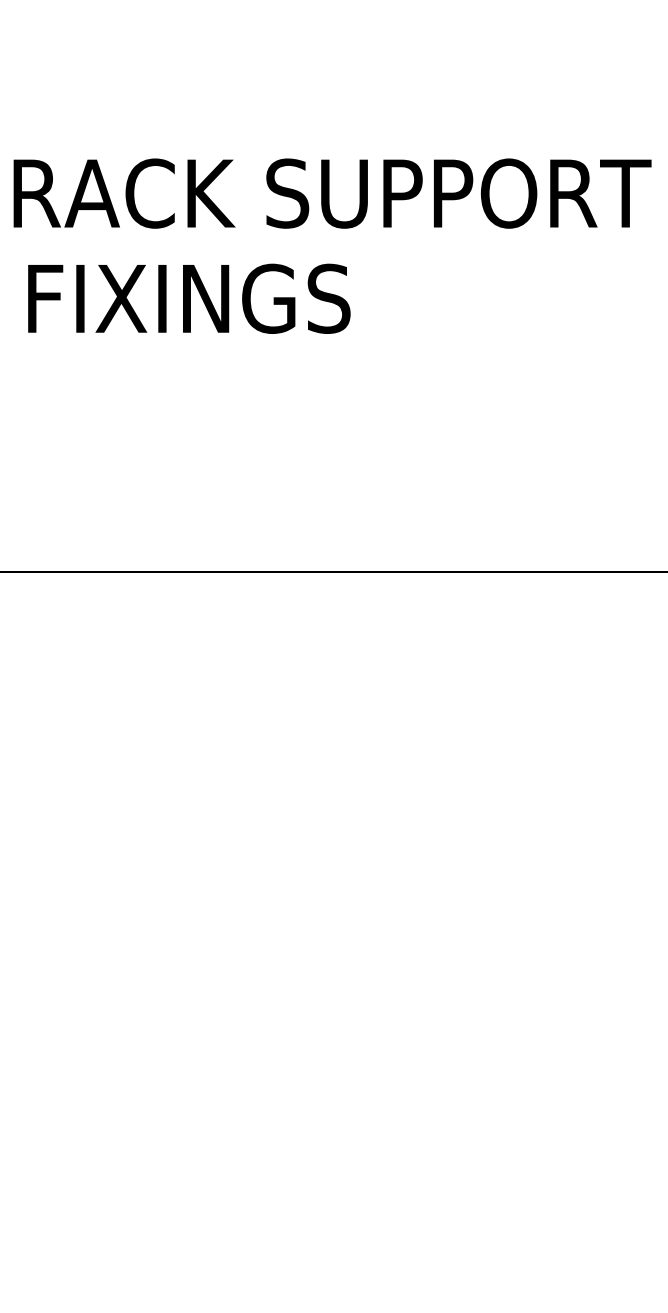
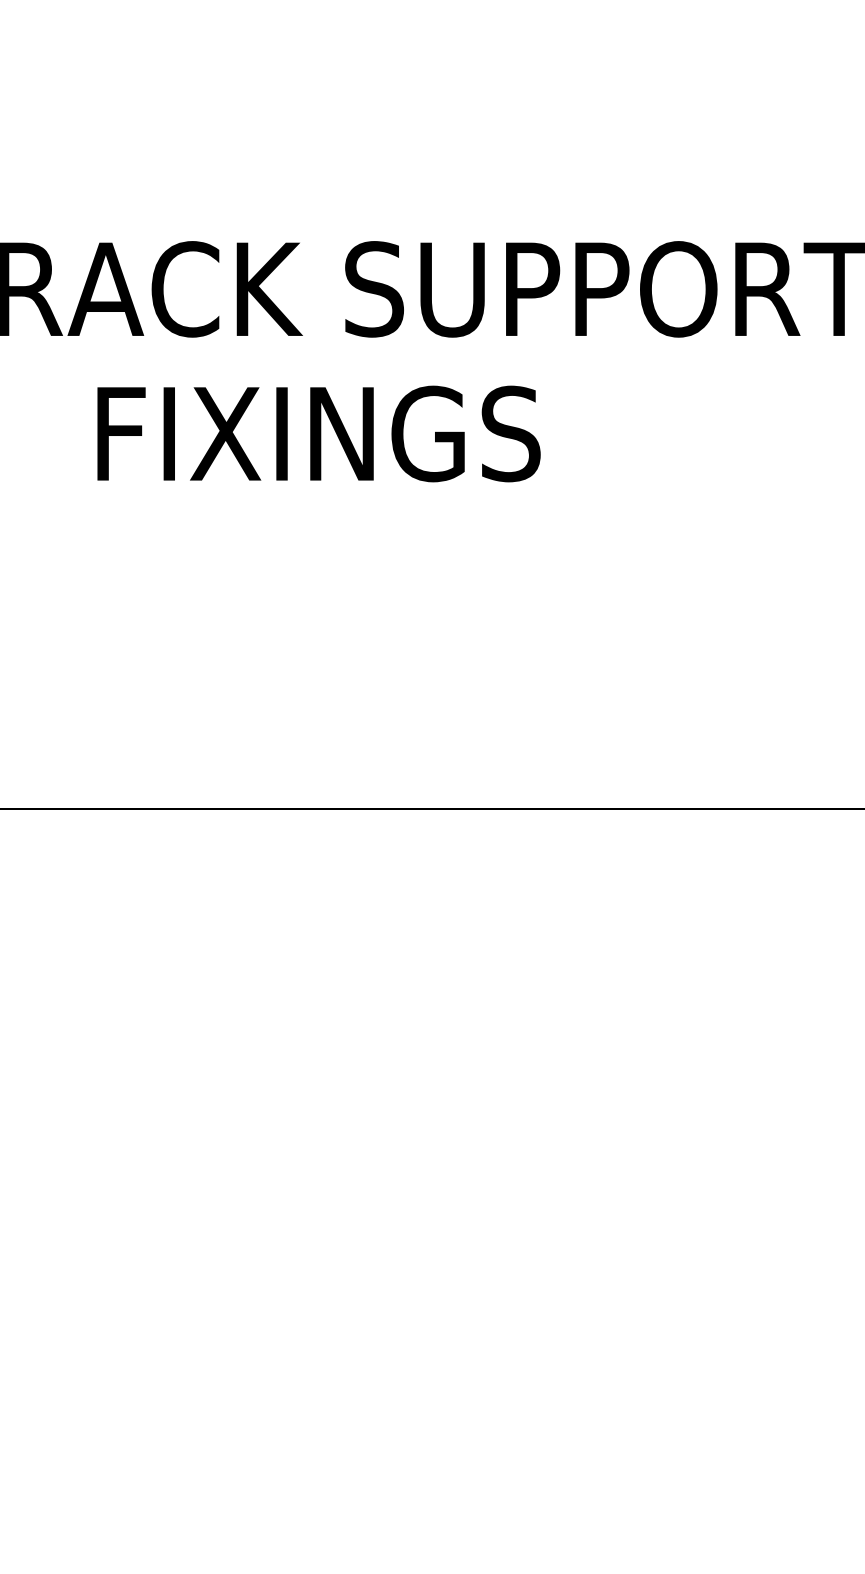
text: (189, 298) -> (319, 433), moved

